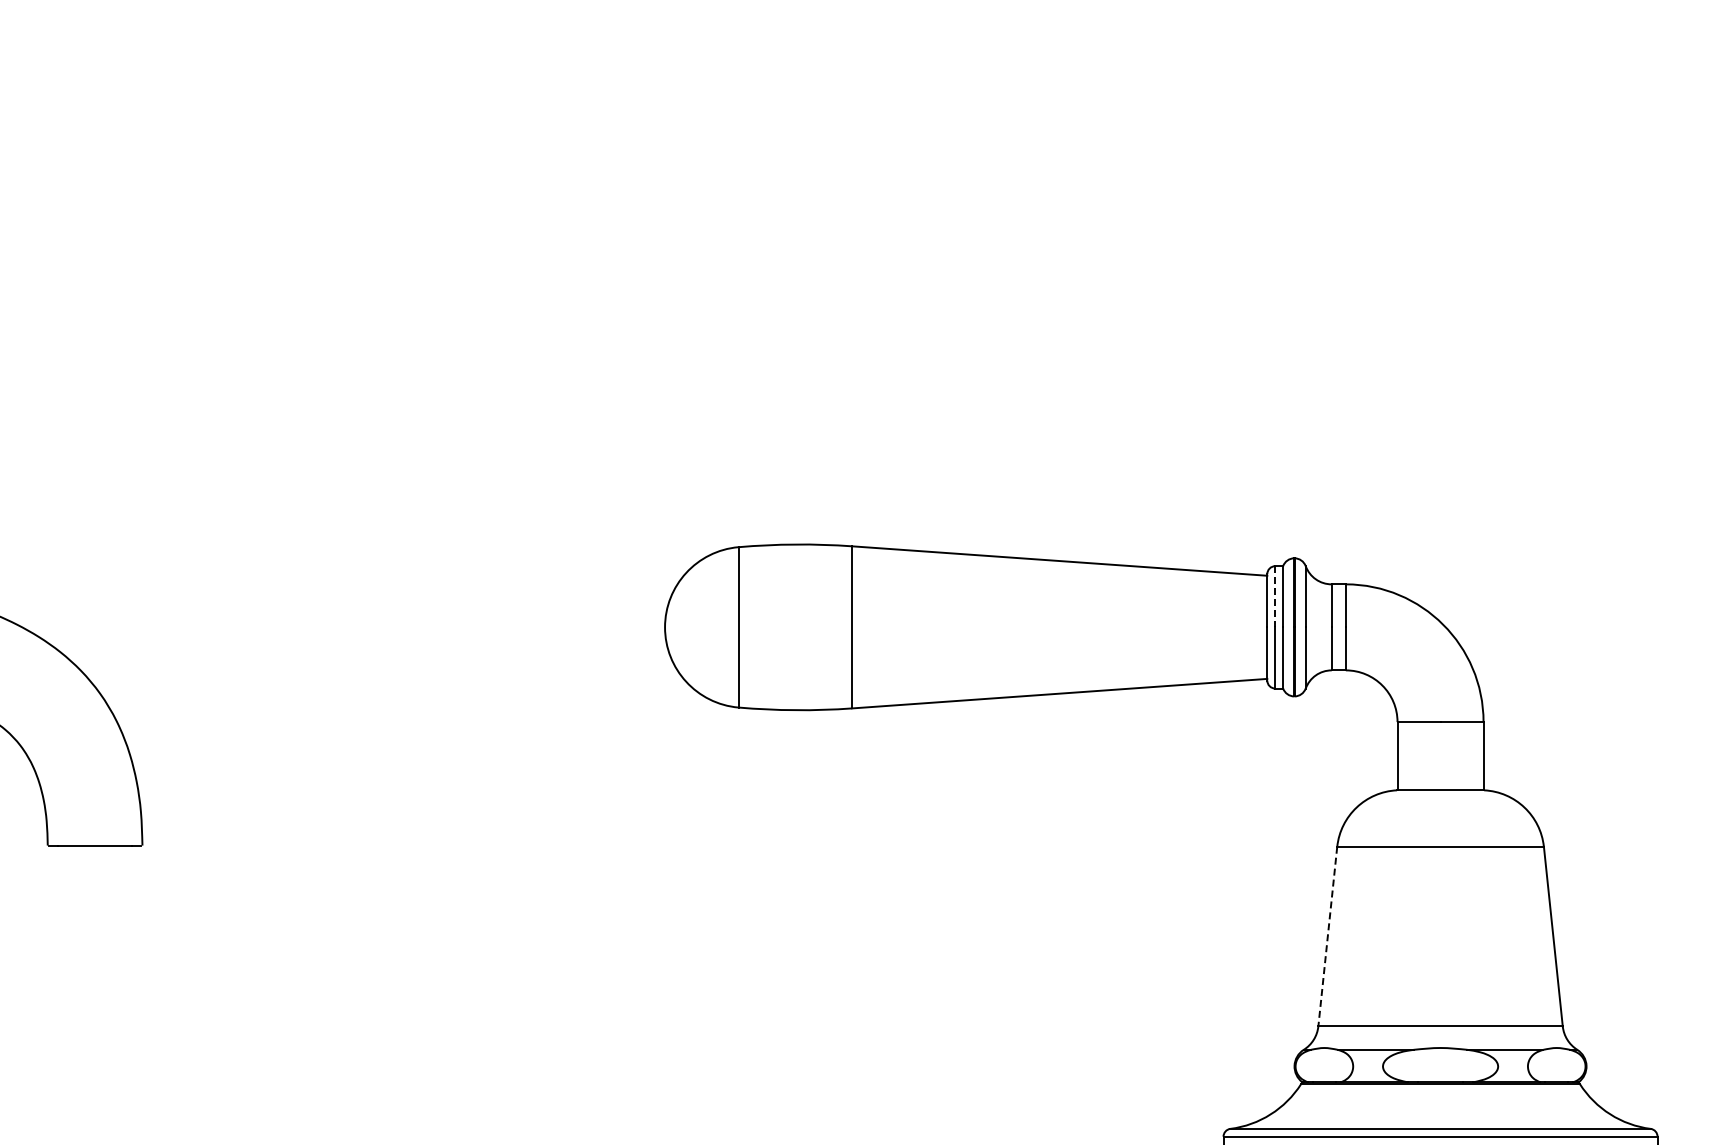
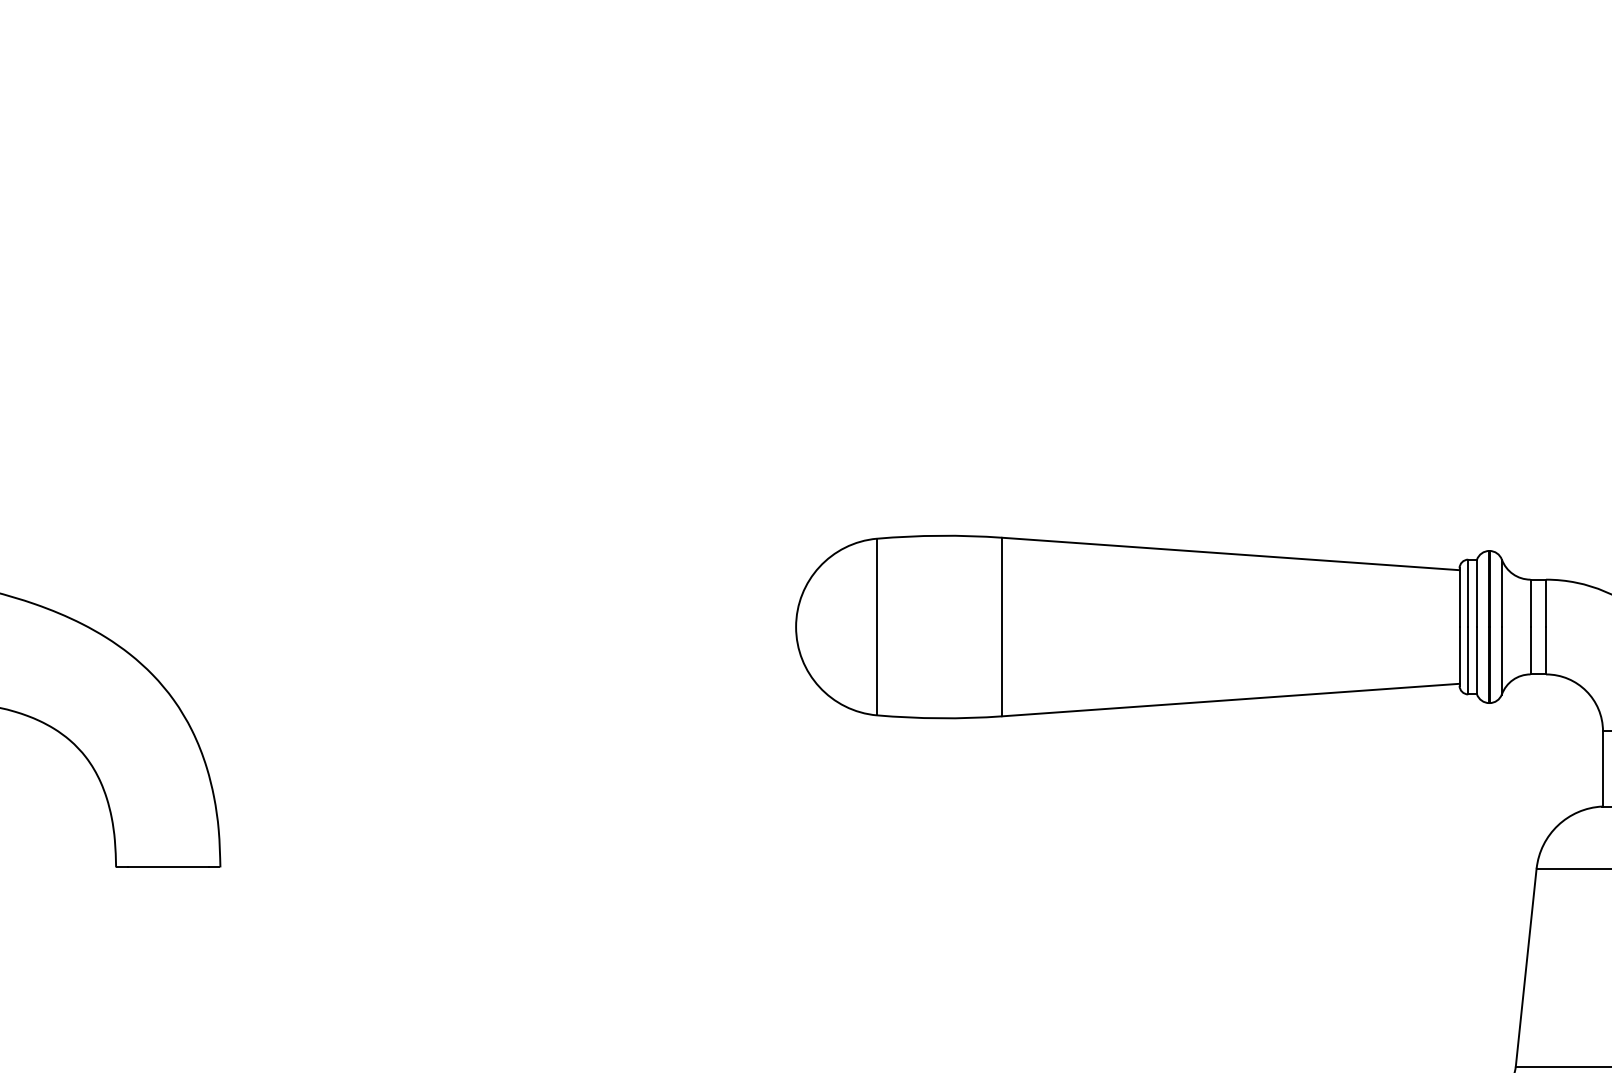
line: (1275, 596) -> (1468, 593), dashed -> solid
line: (1327, 937) -> (1525, 968), dashed -> solid

